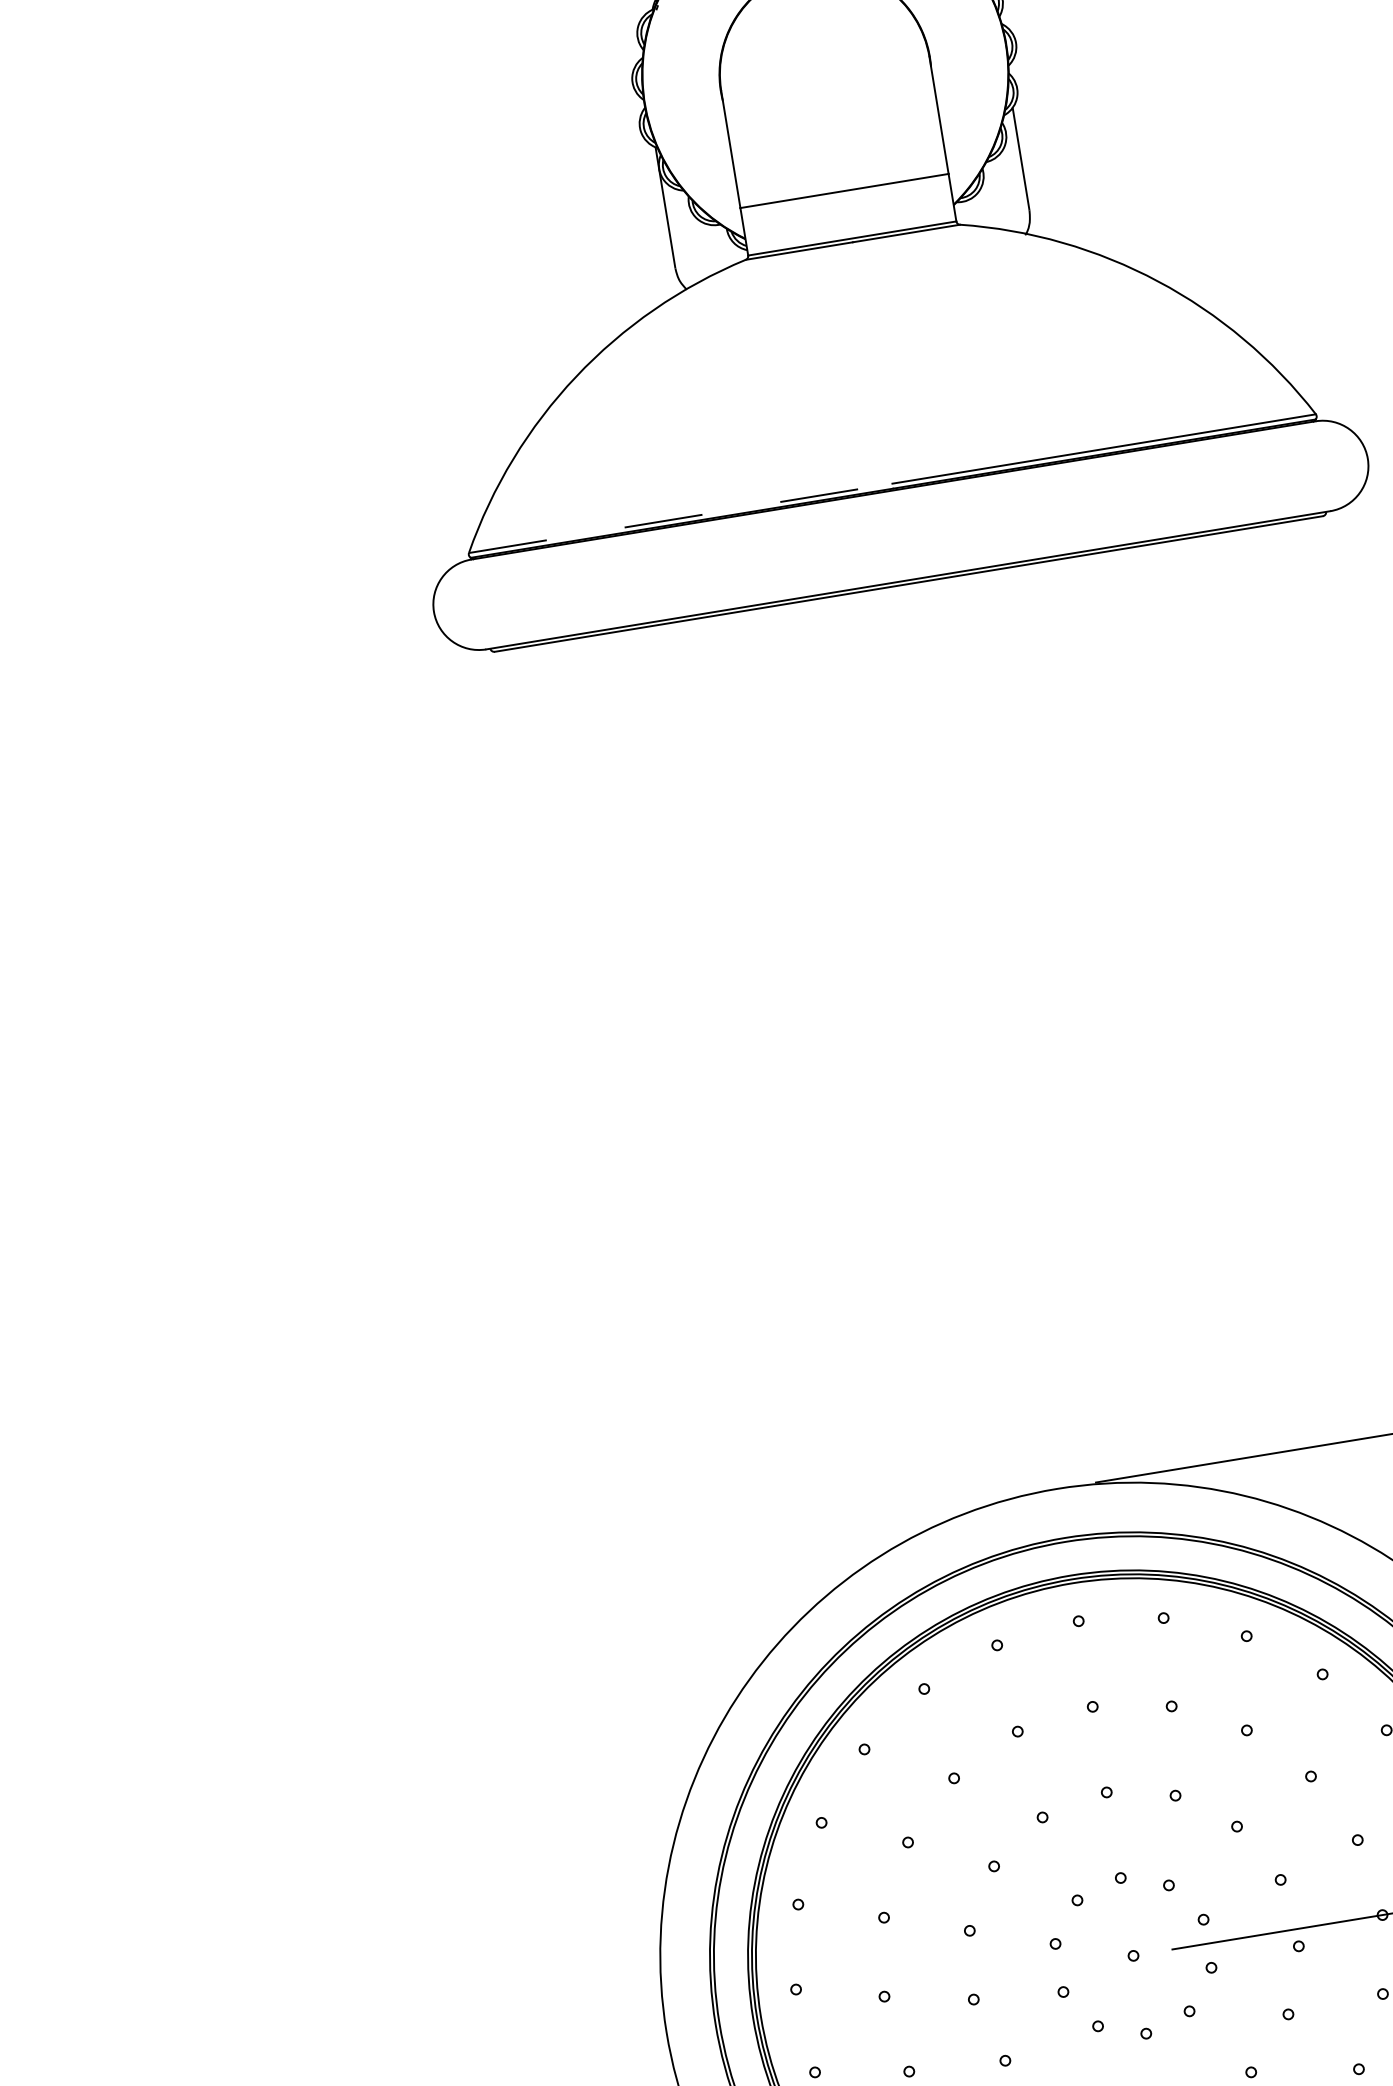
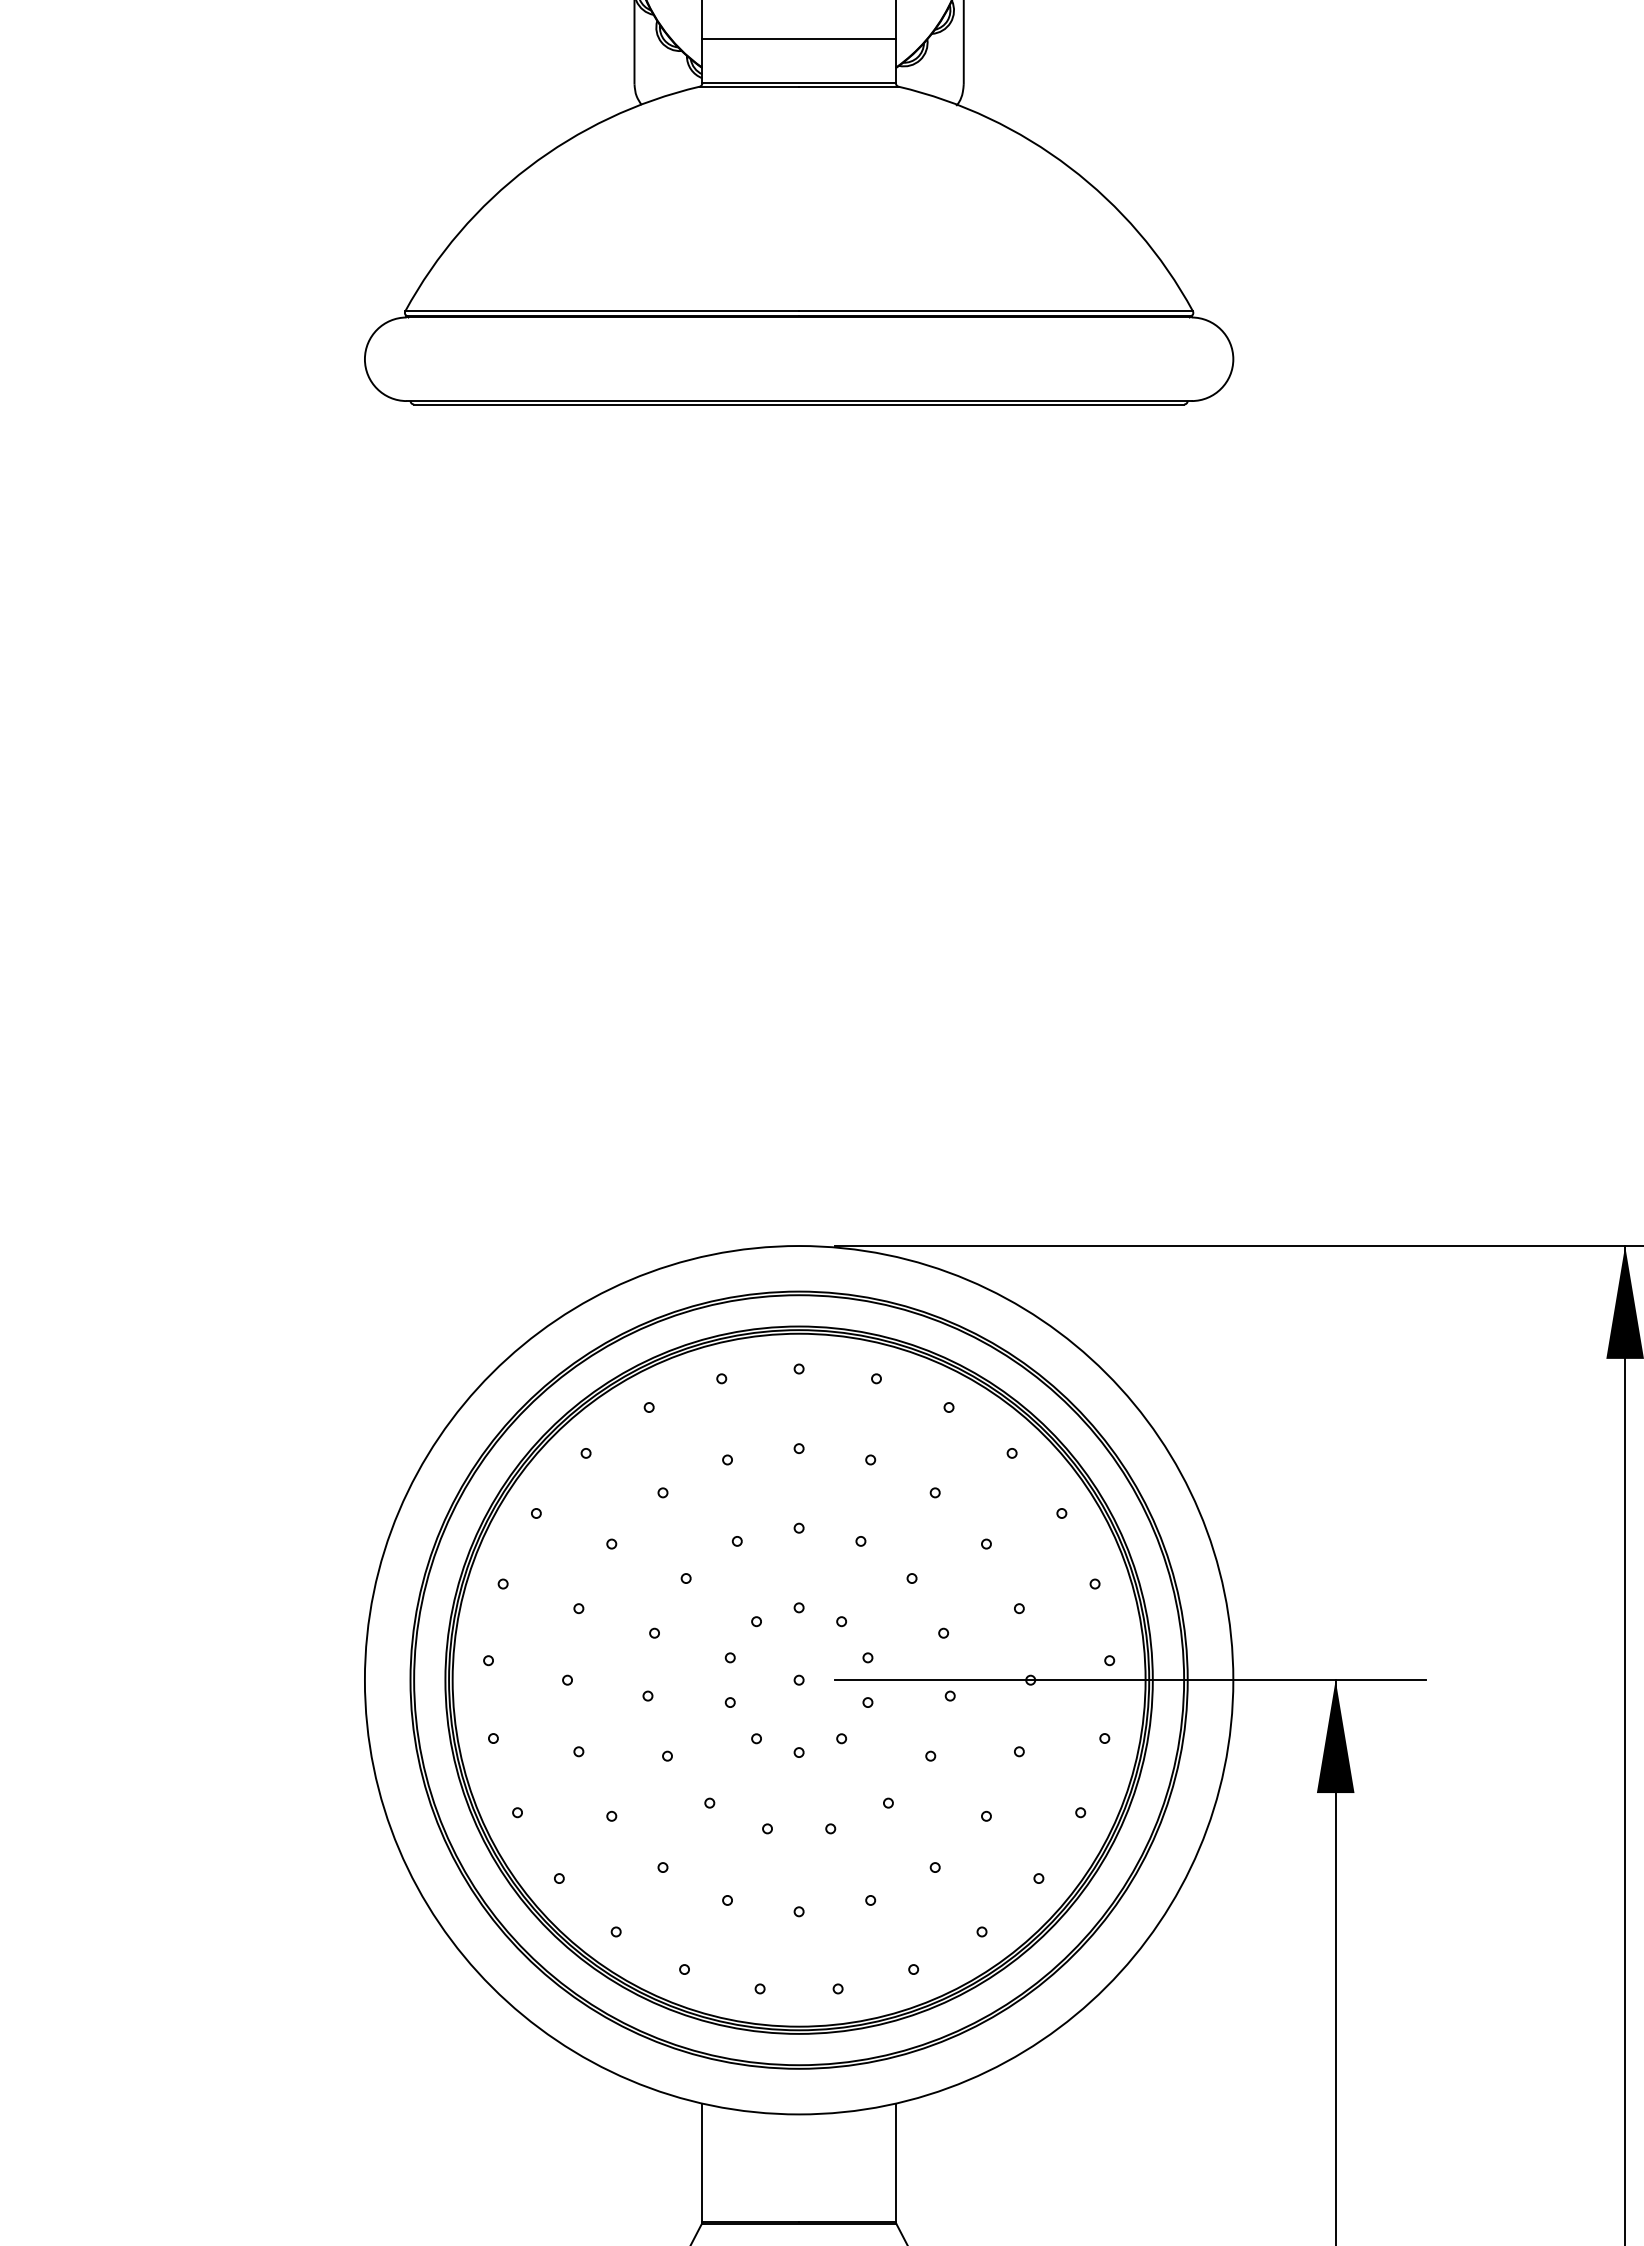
line: (681, 518) -> (602, 311), dashed -> solid

